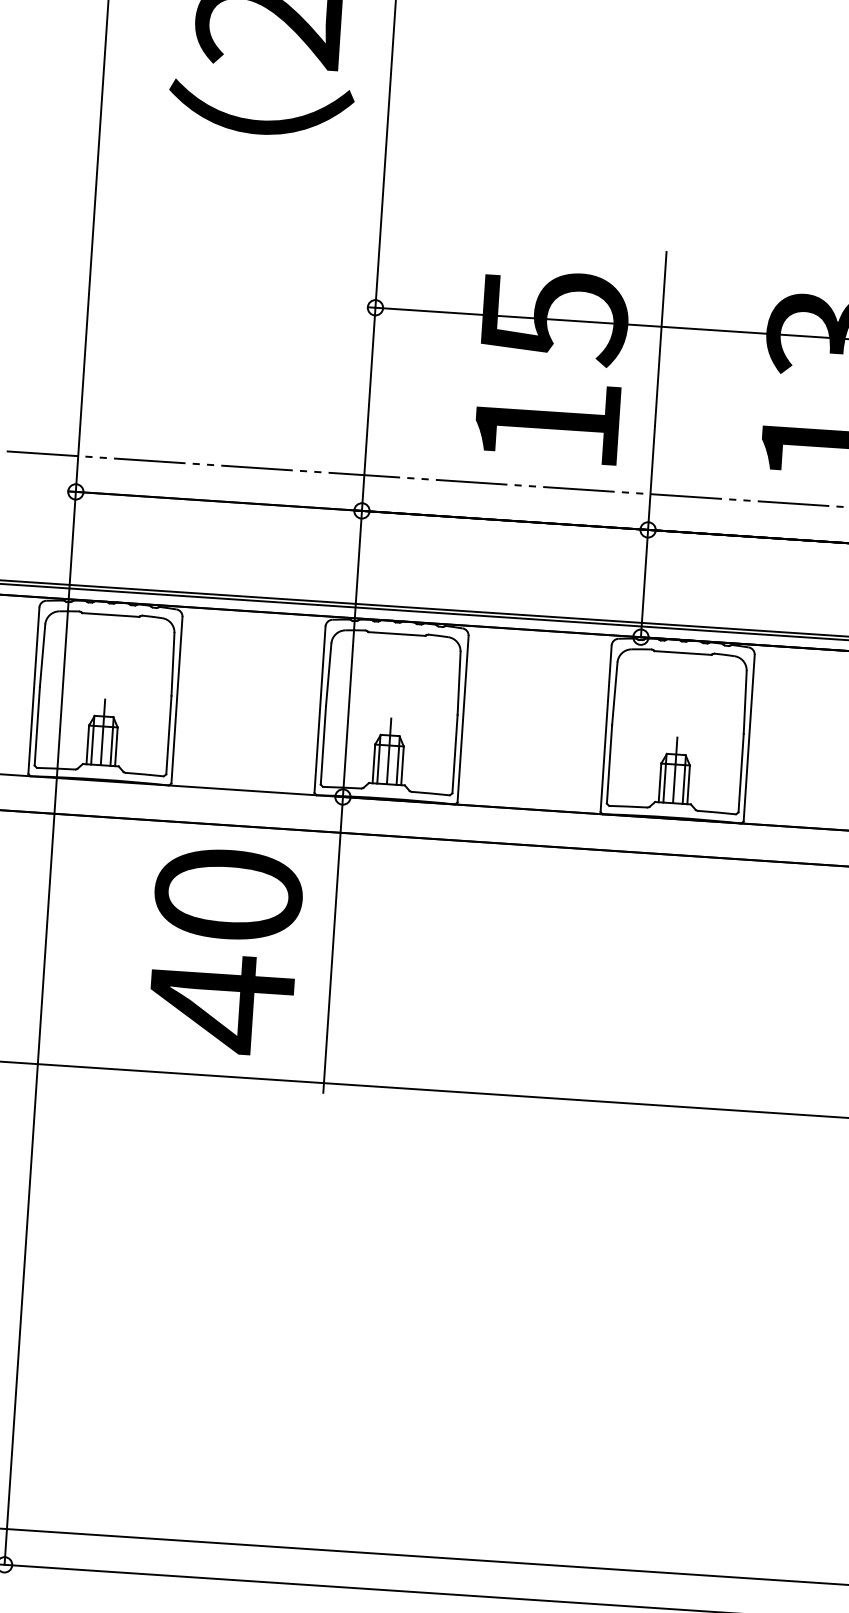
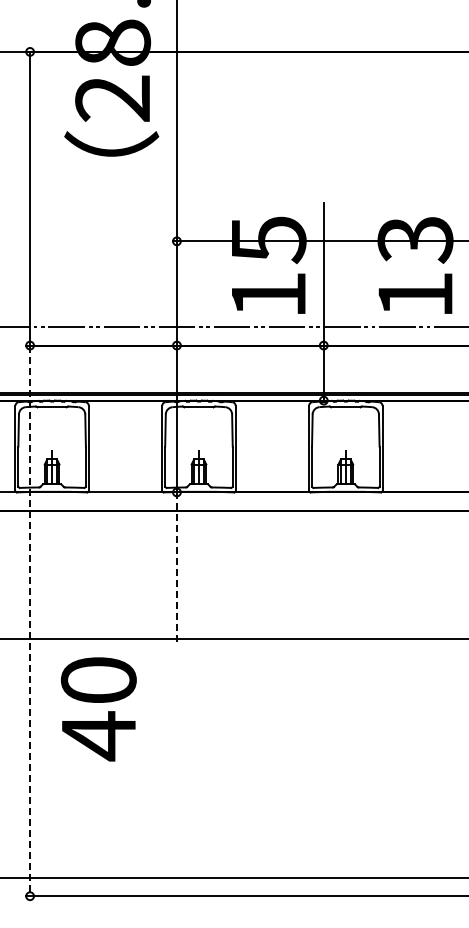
line: (332, 945) -> (176, 568), solid -> dashed
text: (224, 951) -> (98, 709), moved
line: (40, 1029) -> (30, 621), solid -> dashed

